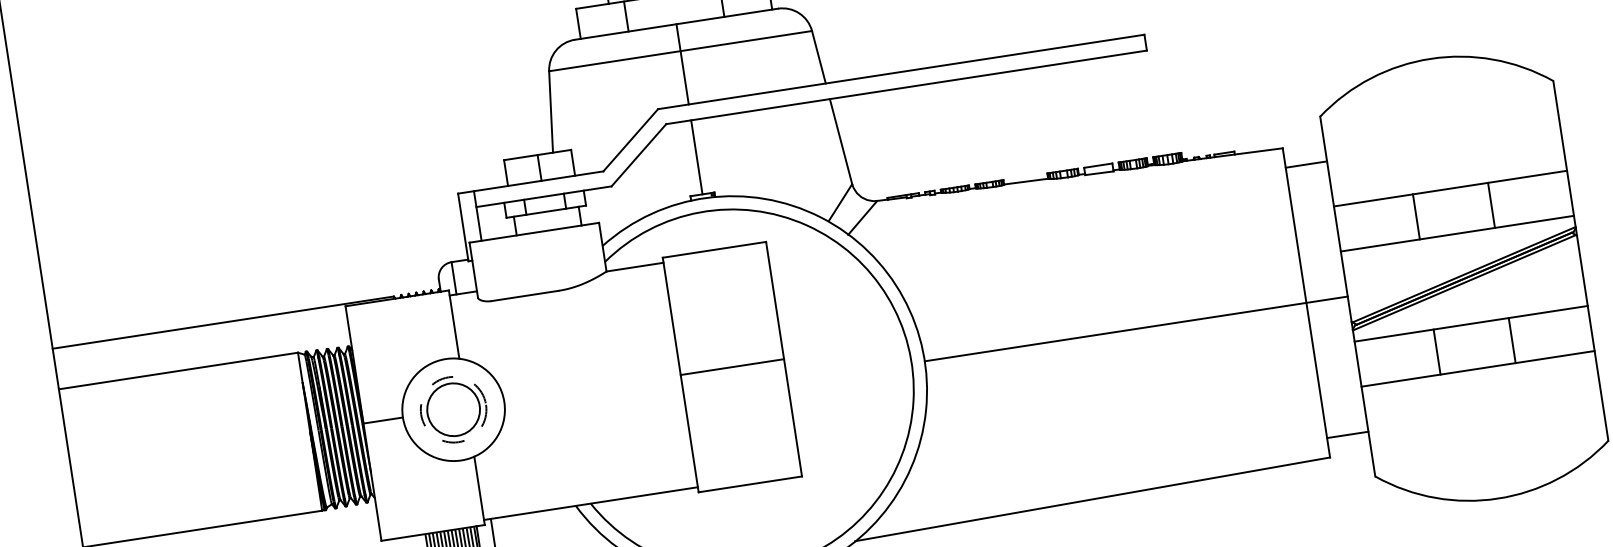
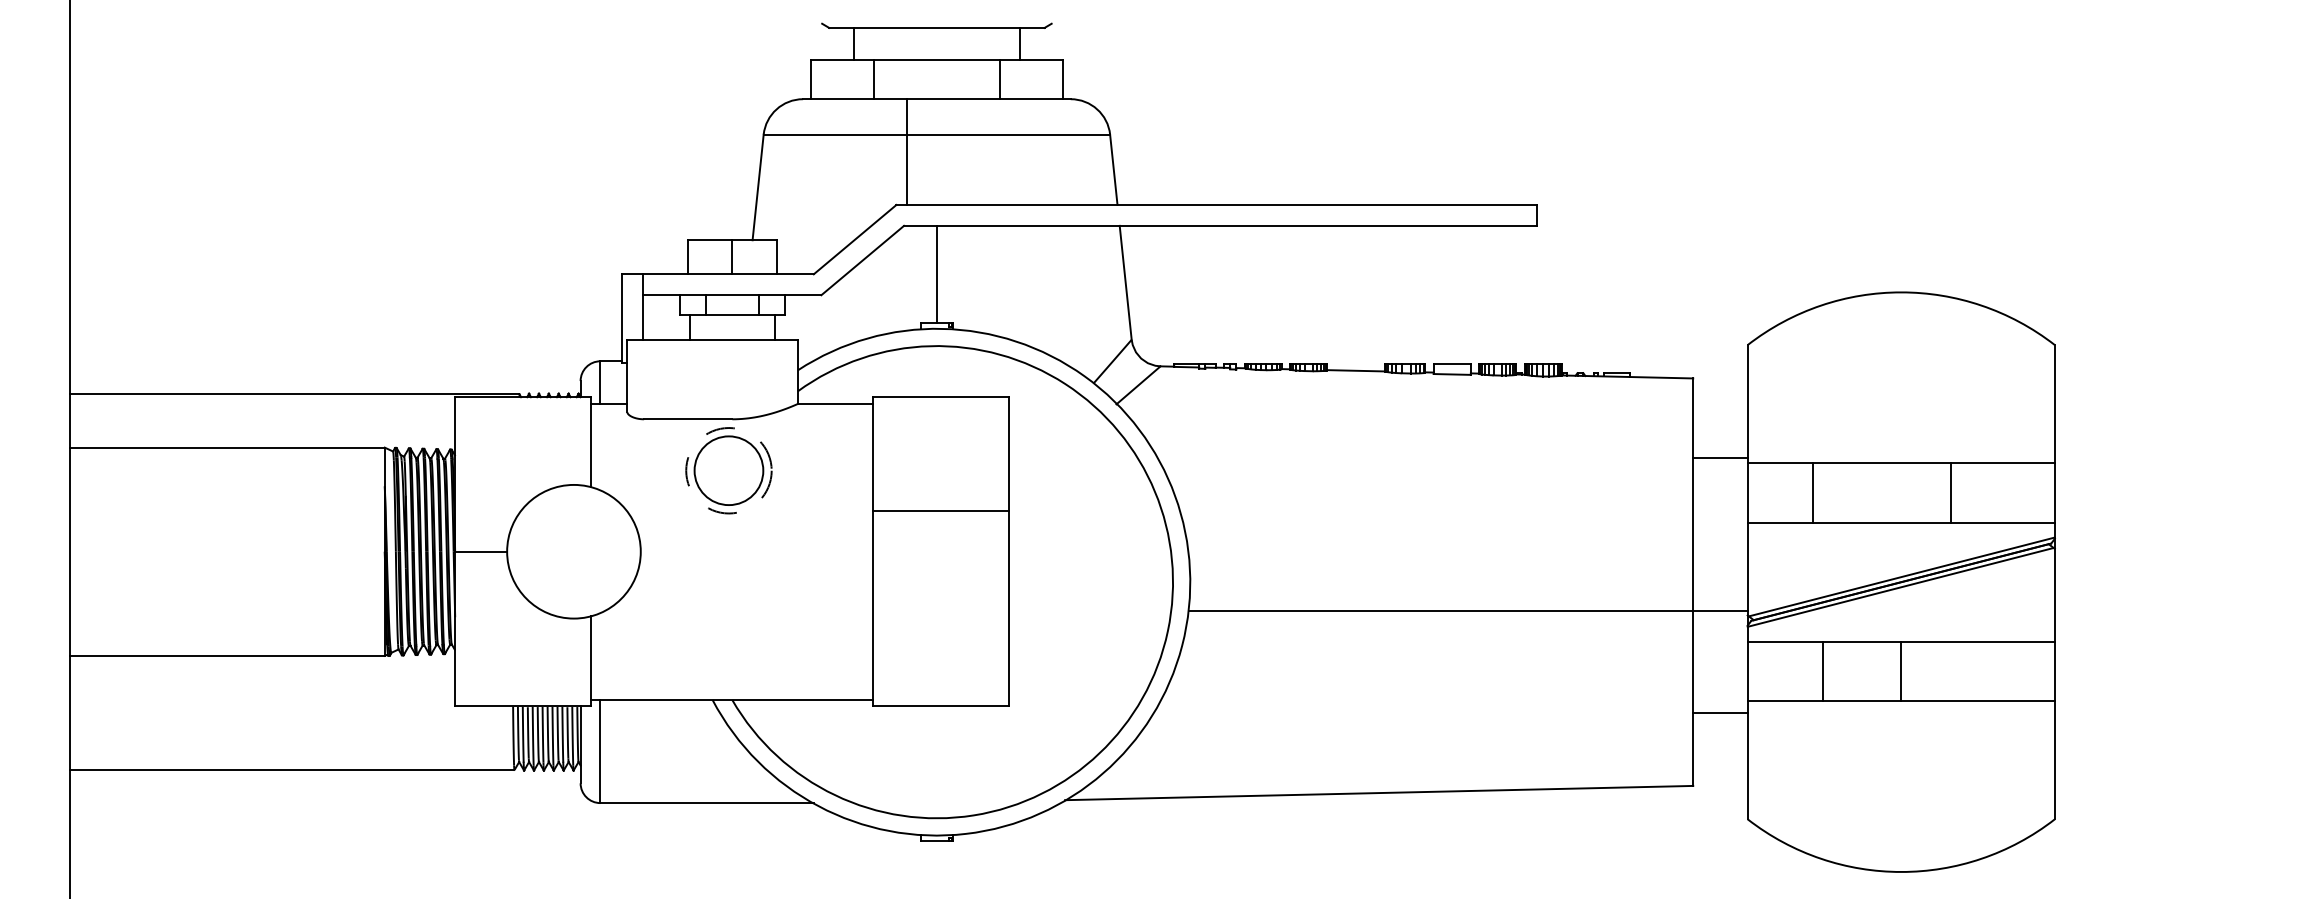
line: (682, 63) -> (906, 151), moved
line: (1306, 164) -> (1720, 458), moved
line: (1416, 216) -> (1812, 492), moved
line: (1135, 329) -> (1468, 611), moved
line: (1511, 340) -> (1900, 670), moved
line: (1436, 351) -> (1822, 670), moved
line: (732, 366) -> (941, 510), moved
part: (453, 409) -> (728, 470), moved
line: (1347, 435) -> (1720, 713), moved

